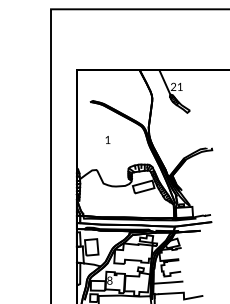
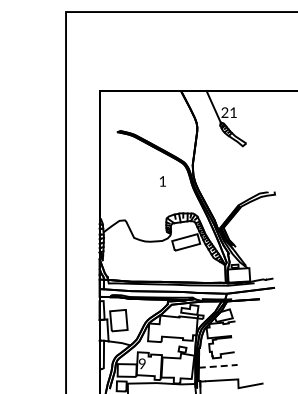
text: (107, 140) -> (162, 181), moved
text: (109, 281) -> (141, 364), 8 -> 9
line: (168, 282) -> (218, 366), solid -> dashed

